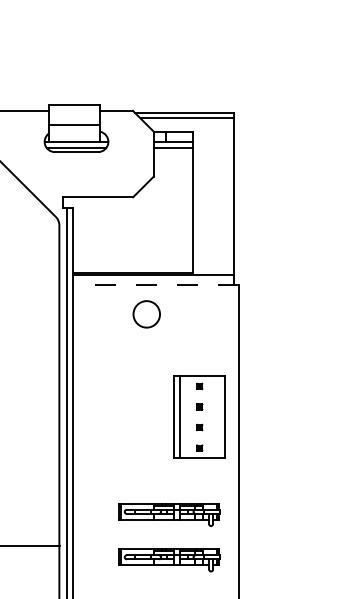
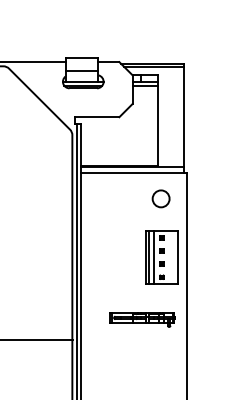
line: (156, 285) -> (134, 173), dashed -> solid
circle: (145, 313) -> (160, 198), moved
line: (188, 417) -> (154, 257), added
part: (169, 559) -> (142, 348), removed

